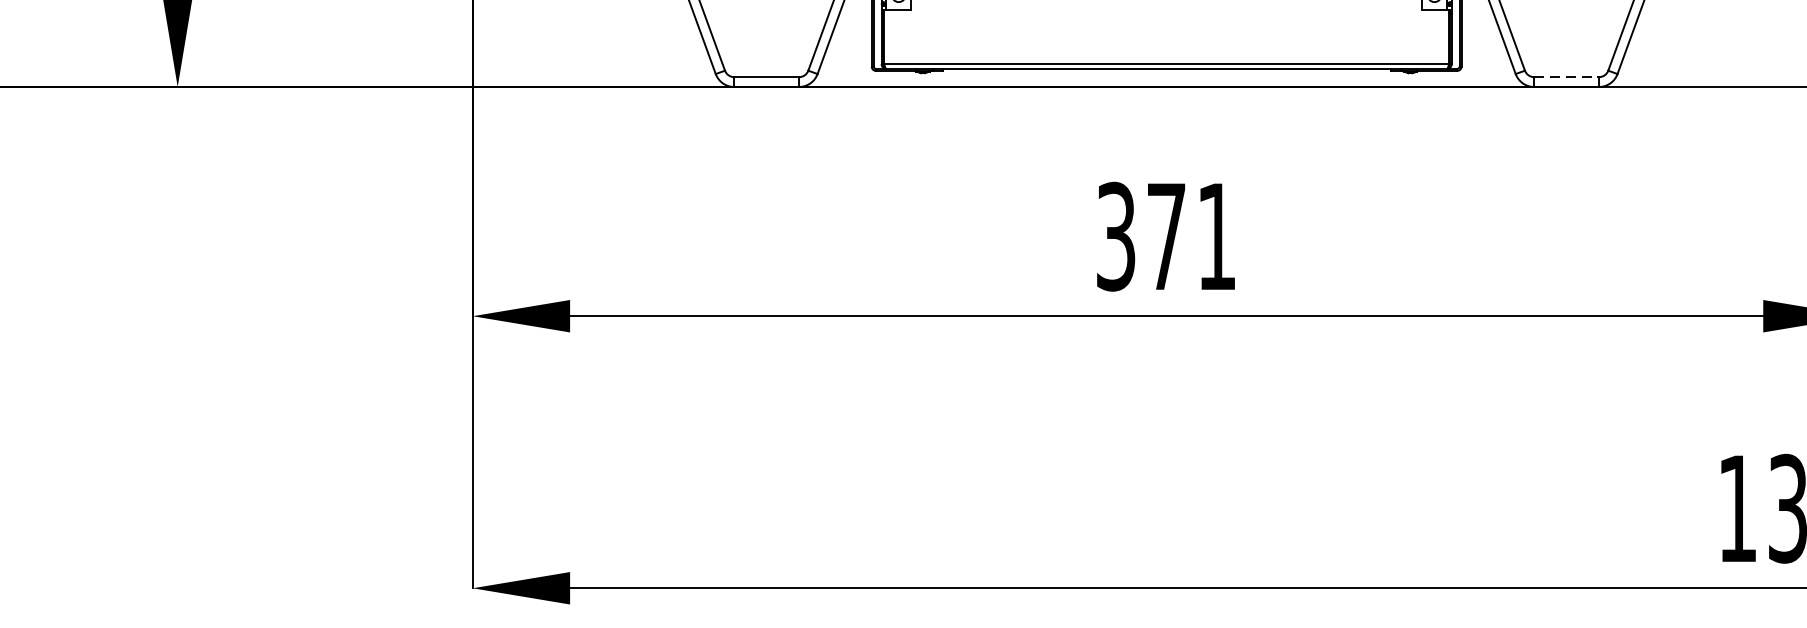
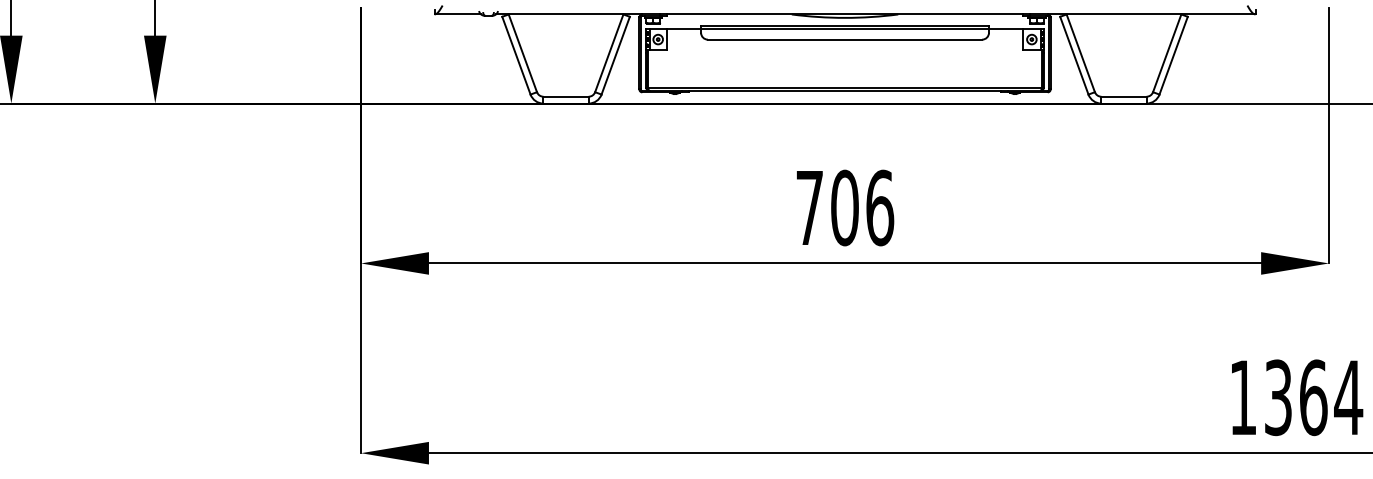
line: (1567, 76) -> (1124, 96), dashed -> solid
text: (1167, 235) -> (845, 207), 371 -> 706

